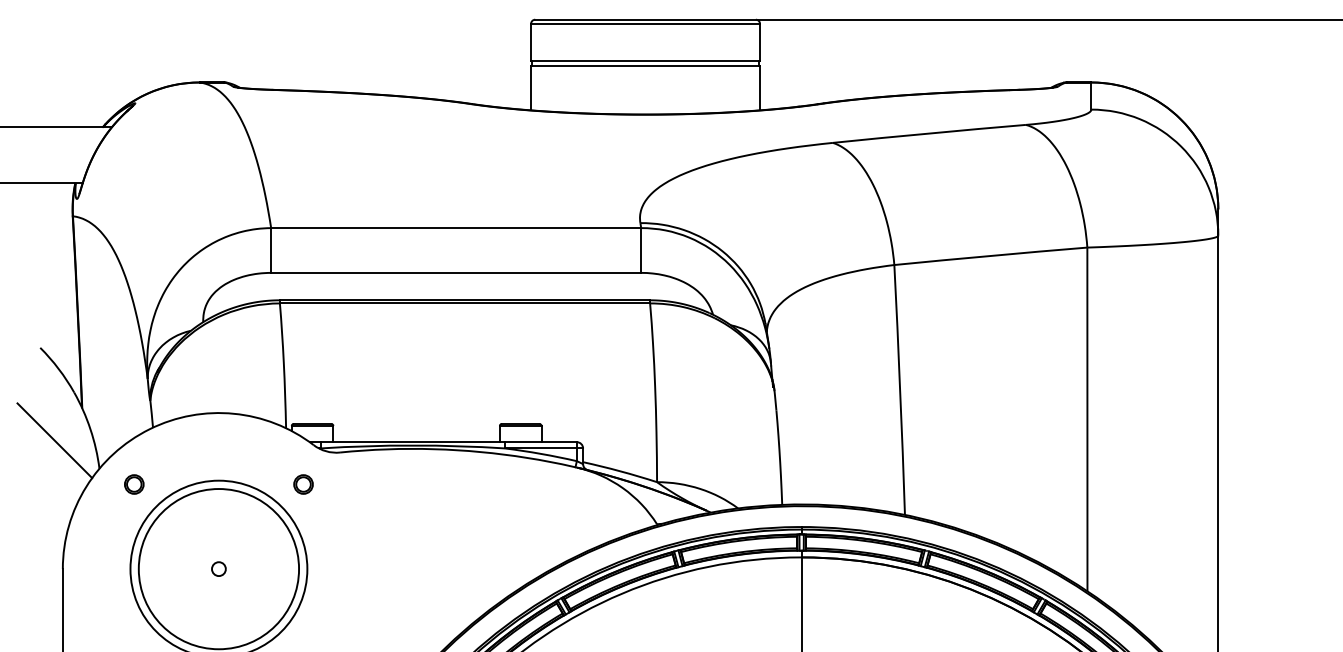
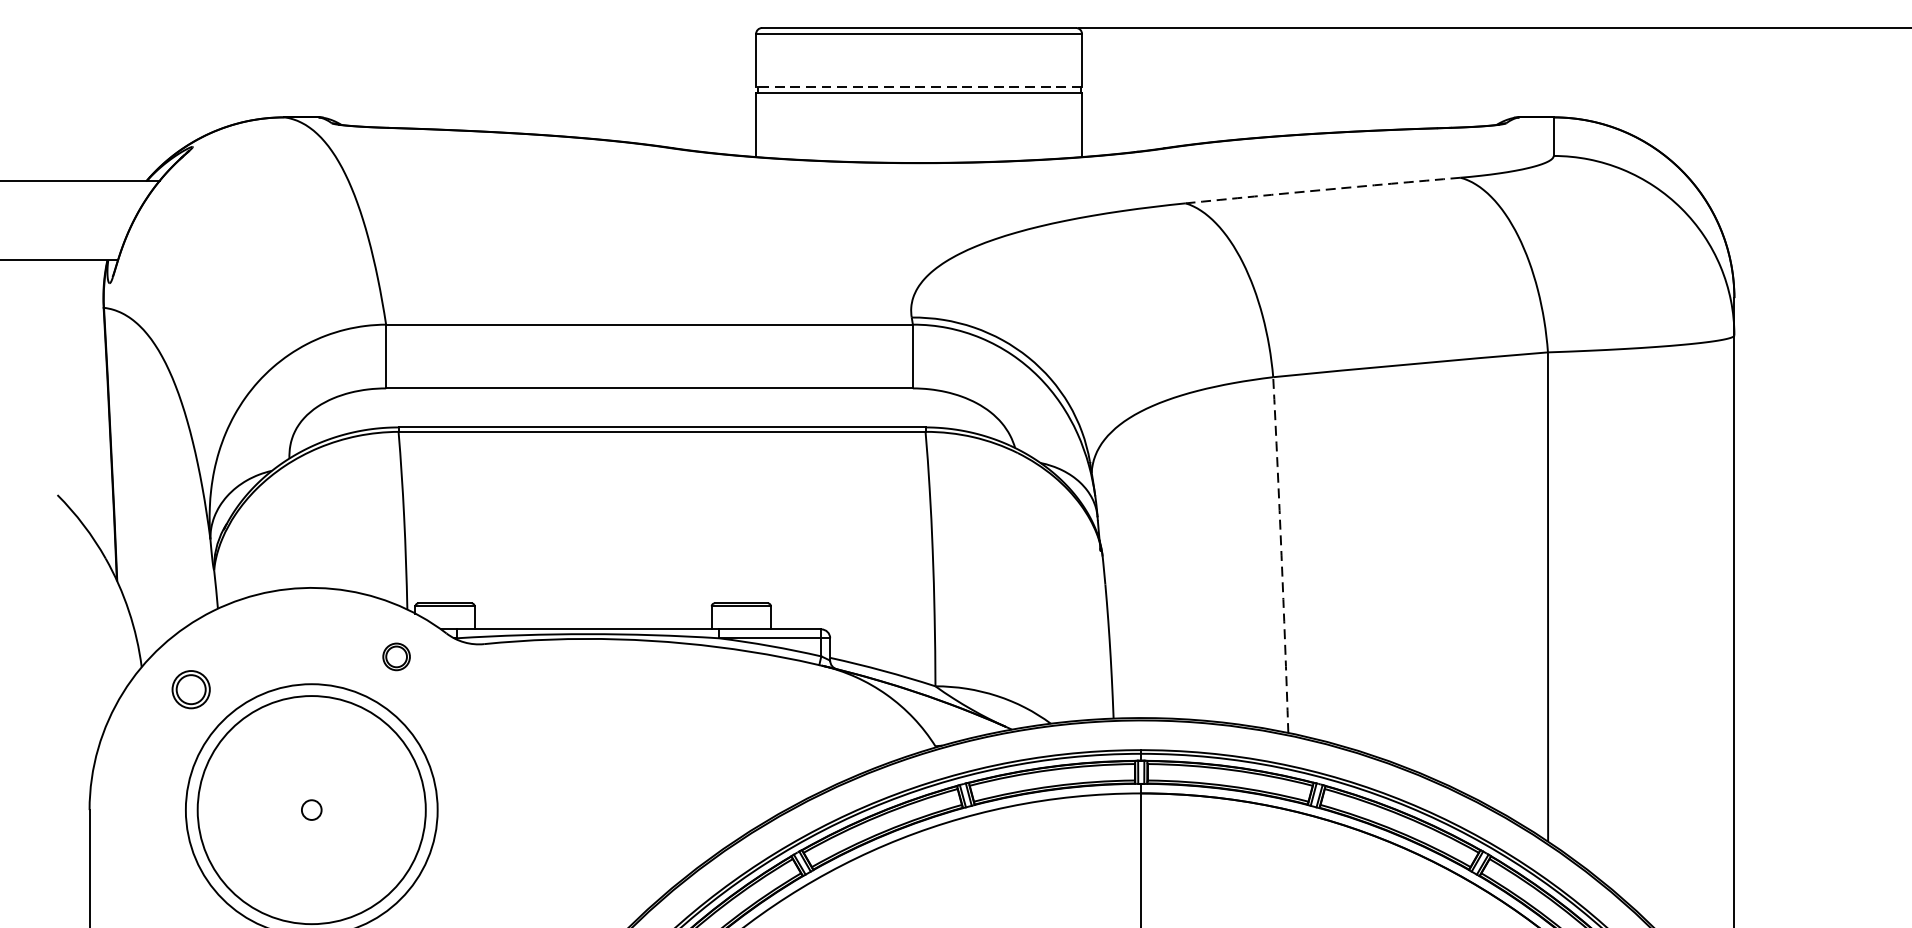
line: (645, 61) -> (918, 87), solid -> dashed
arc: (929, 133) -> (1323, 189), solid -> dashed
arc: (900, 390) -> (1281, 555), solid -> dashed
line: (54, 440) -> (77, 626), removed
part: (134, 484) -> (191, 689), size x1.4
part: (303, 484) -> (396, 656), moved

